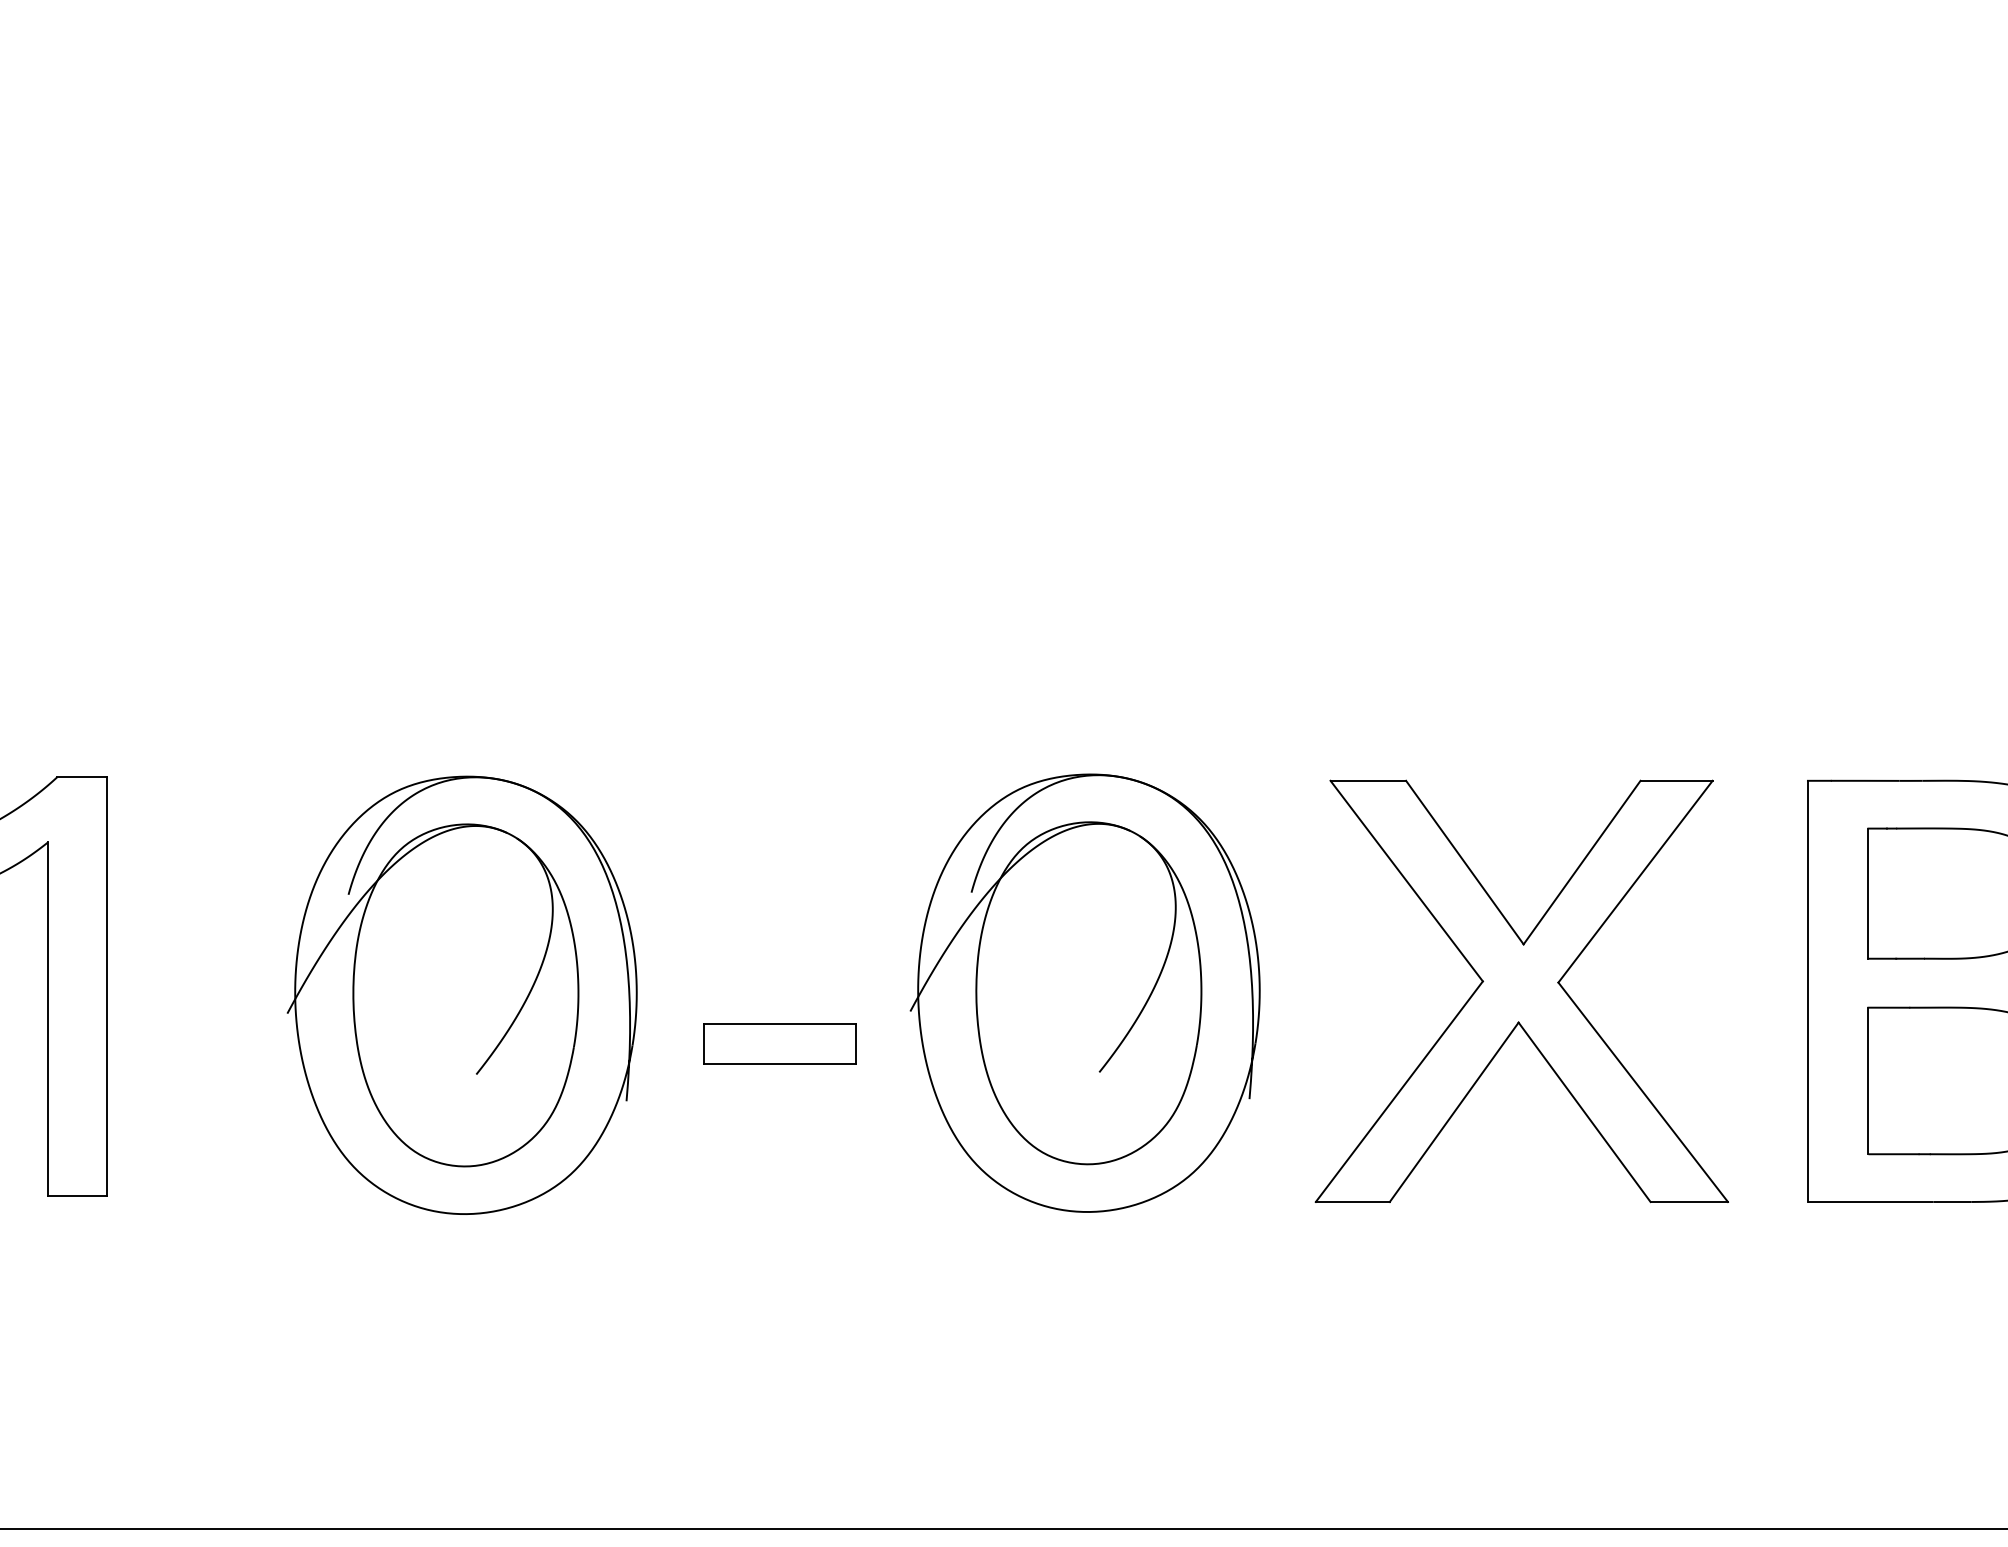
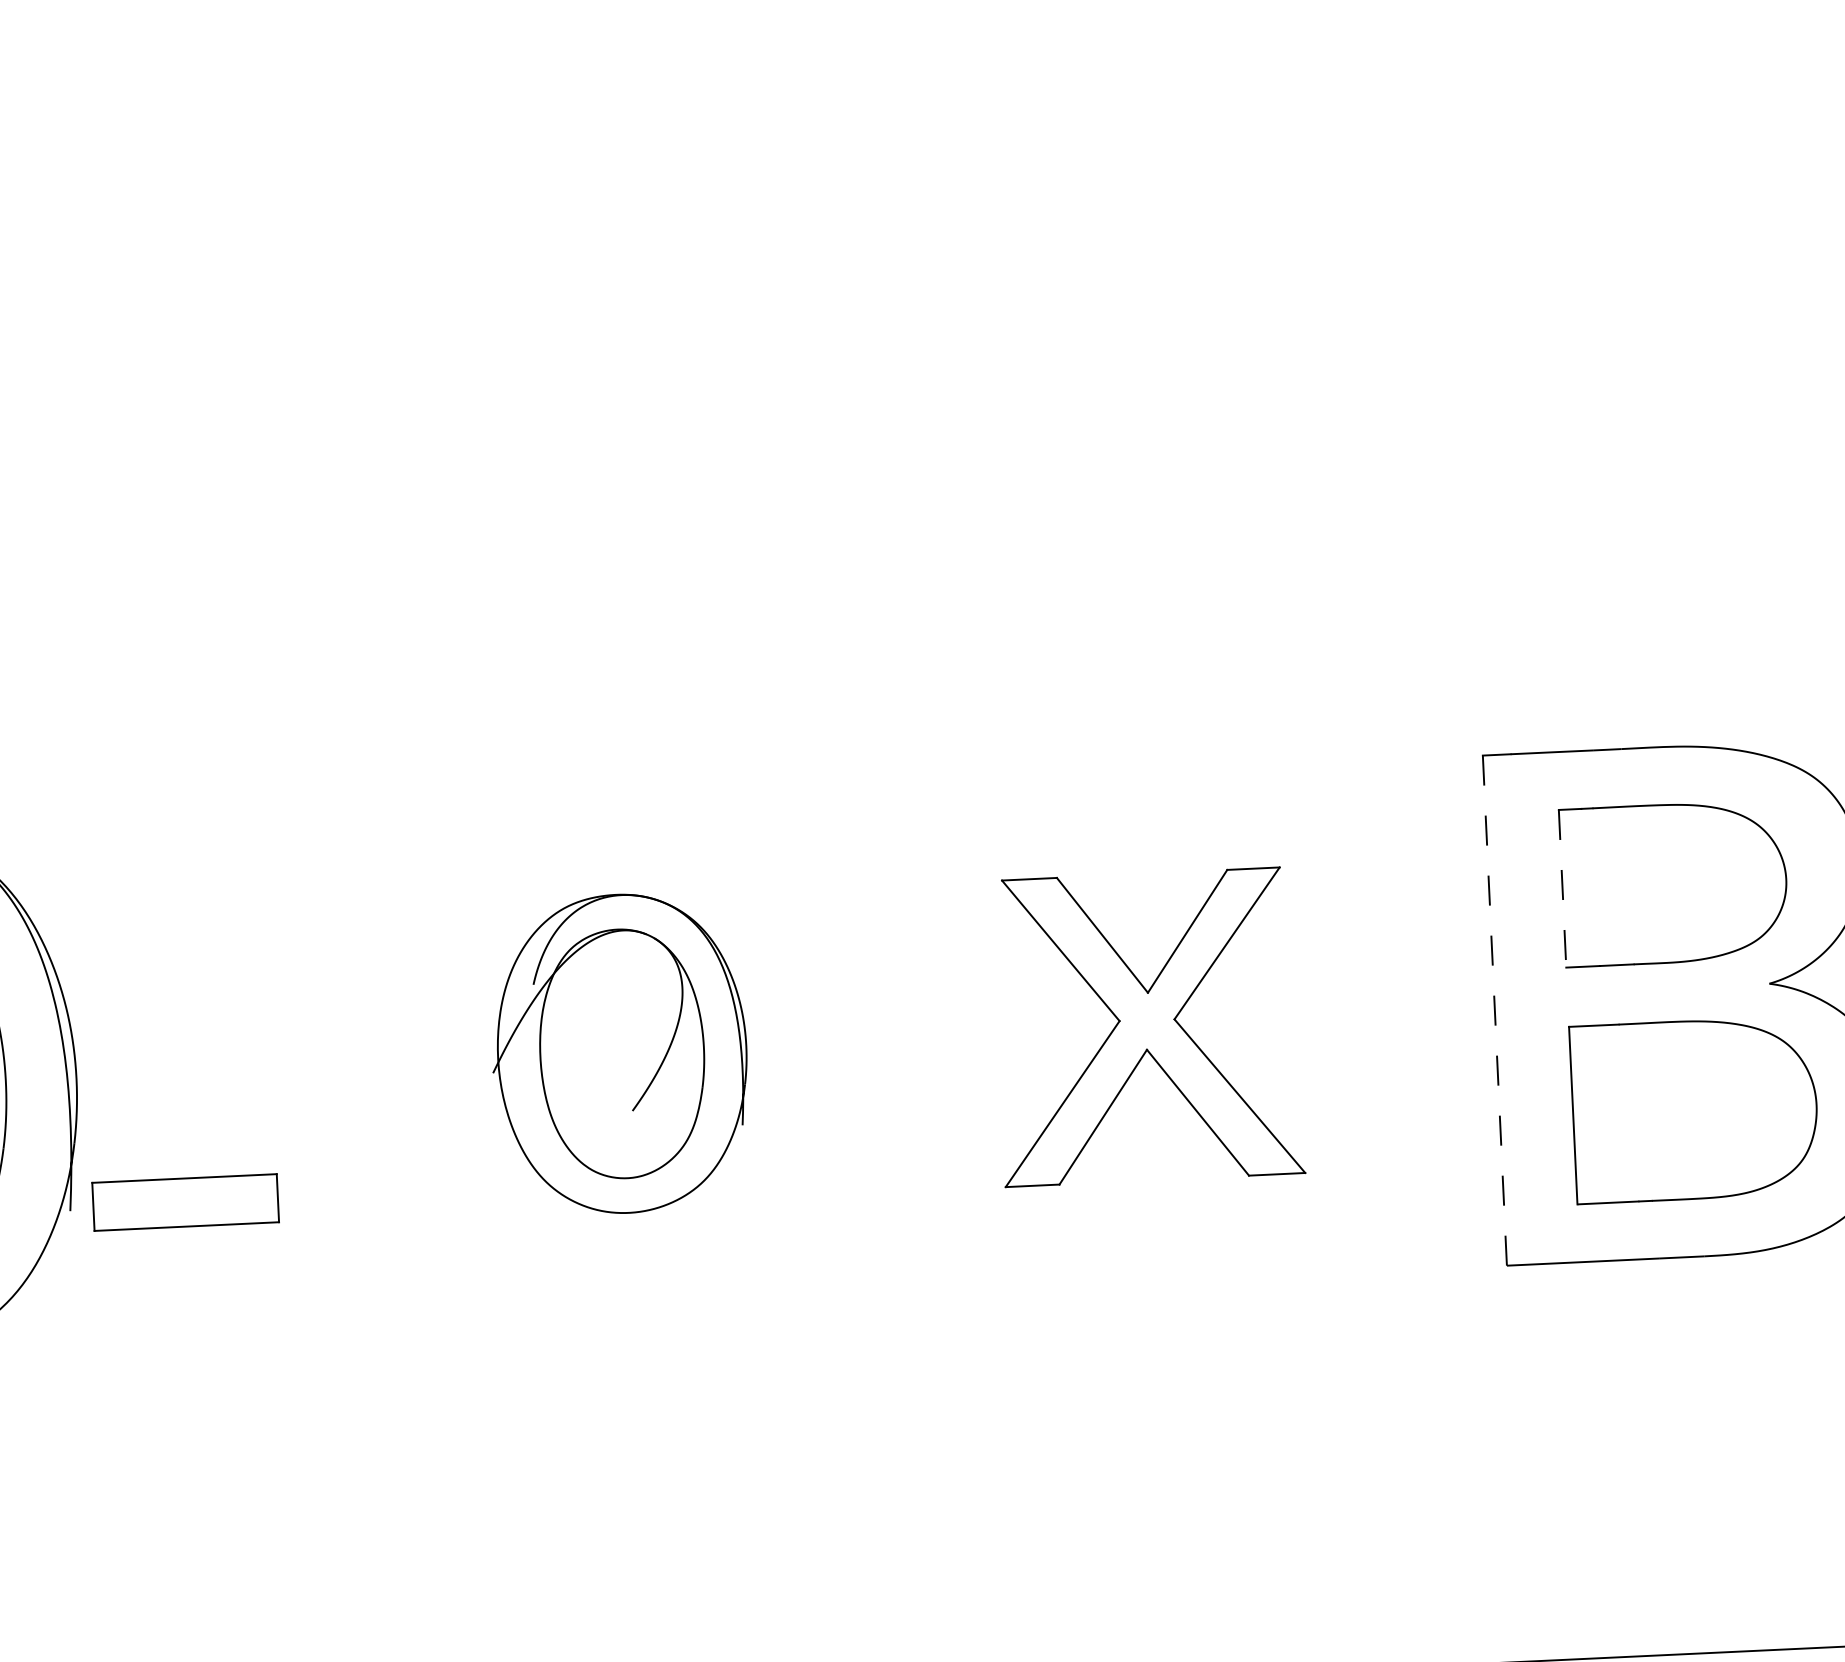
line: (1868, 894) -> (1562, 889), solid -> dashed
part: (1521, 991) -> (1148, 1027), size x0.6
line: (1807, 991) -> (1494, 1010), solid -> dashed
part: (1084, 992) -> (618, 1053), size x0.6
part: (779, 1043) -> (185, 1202), moved

